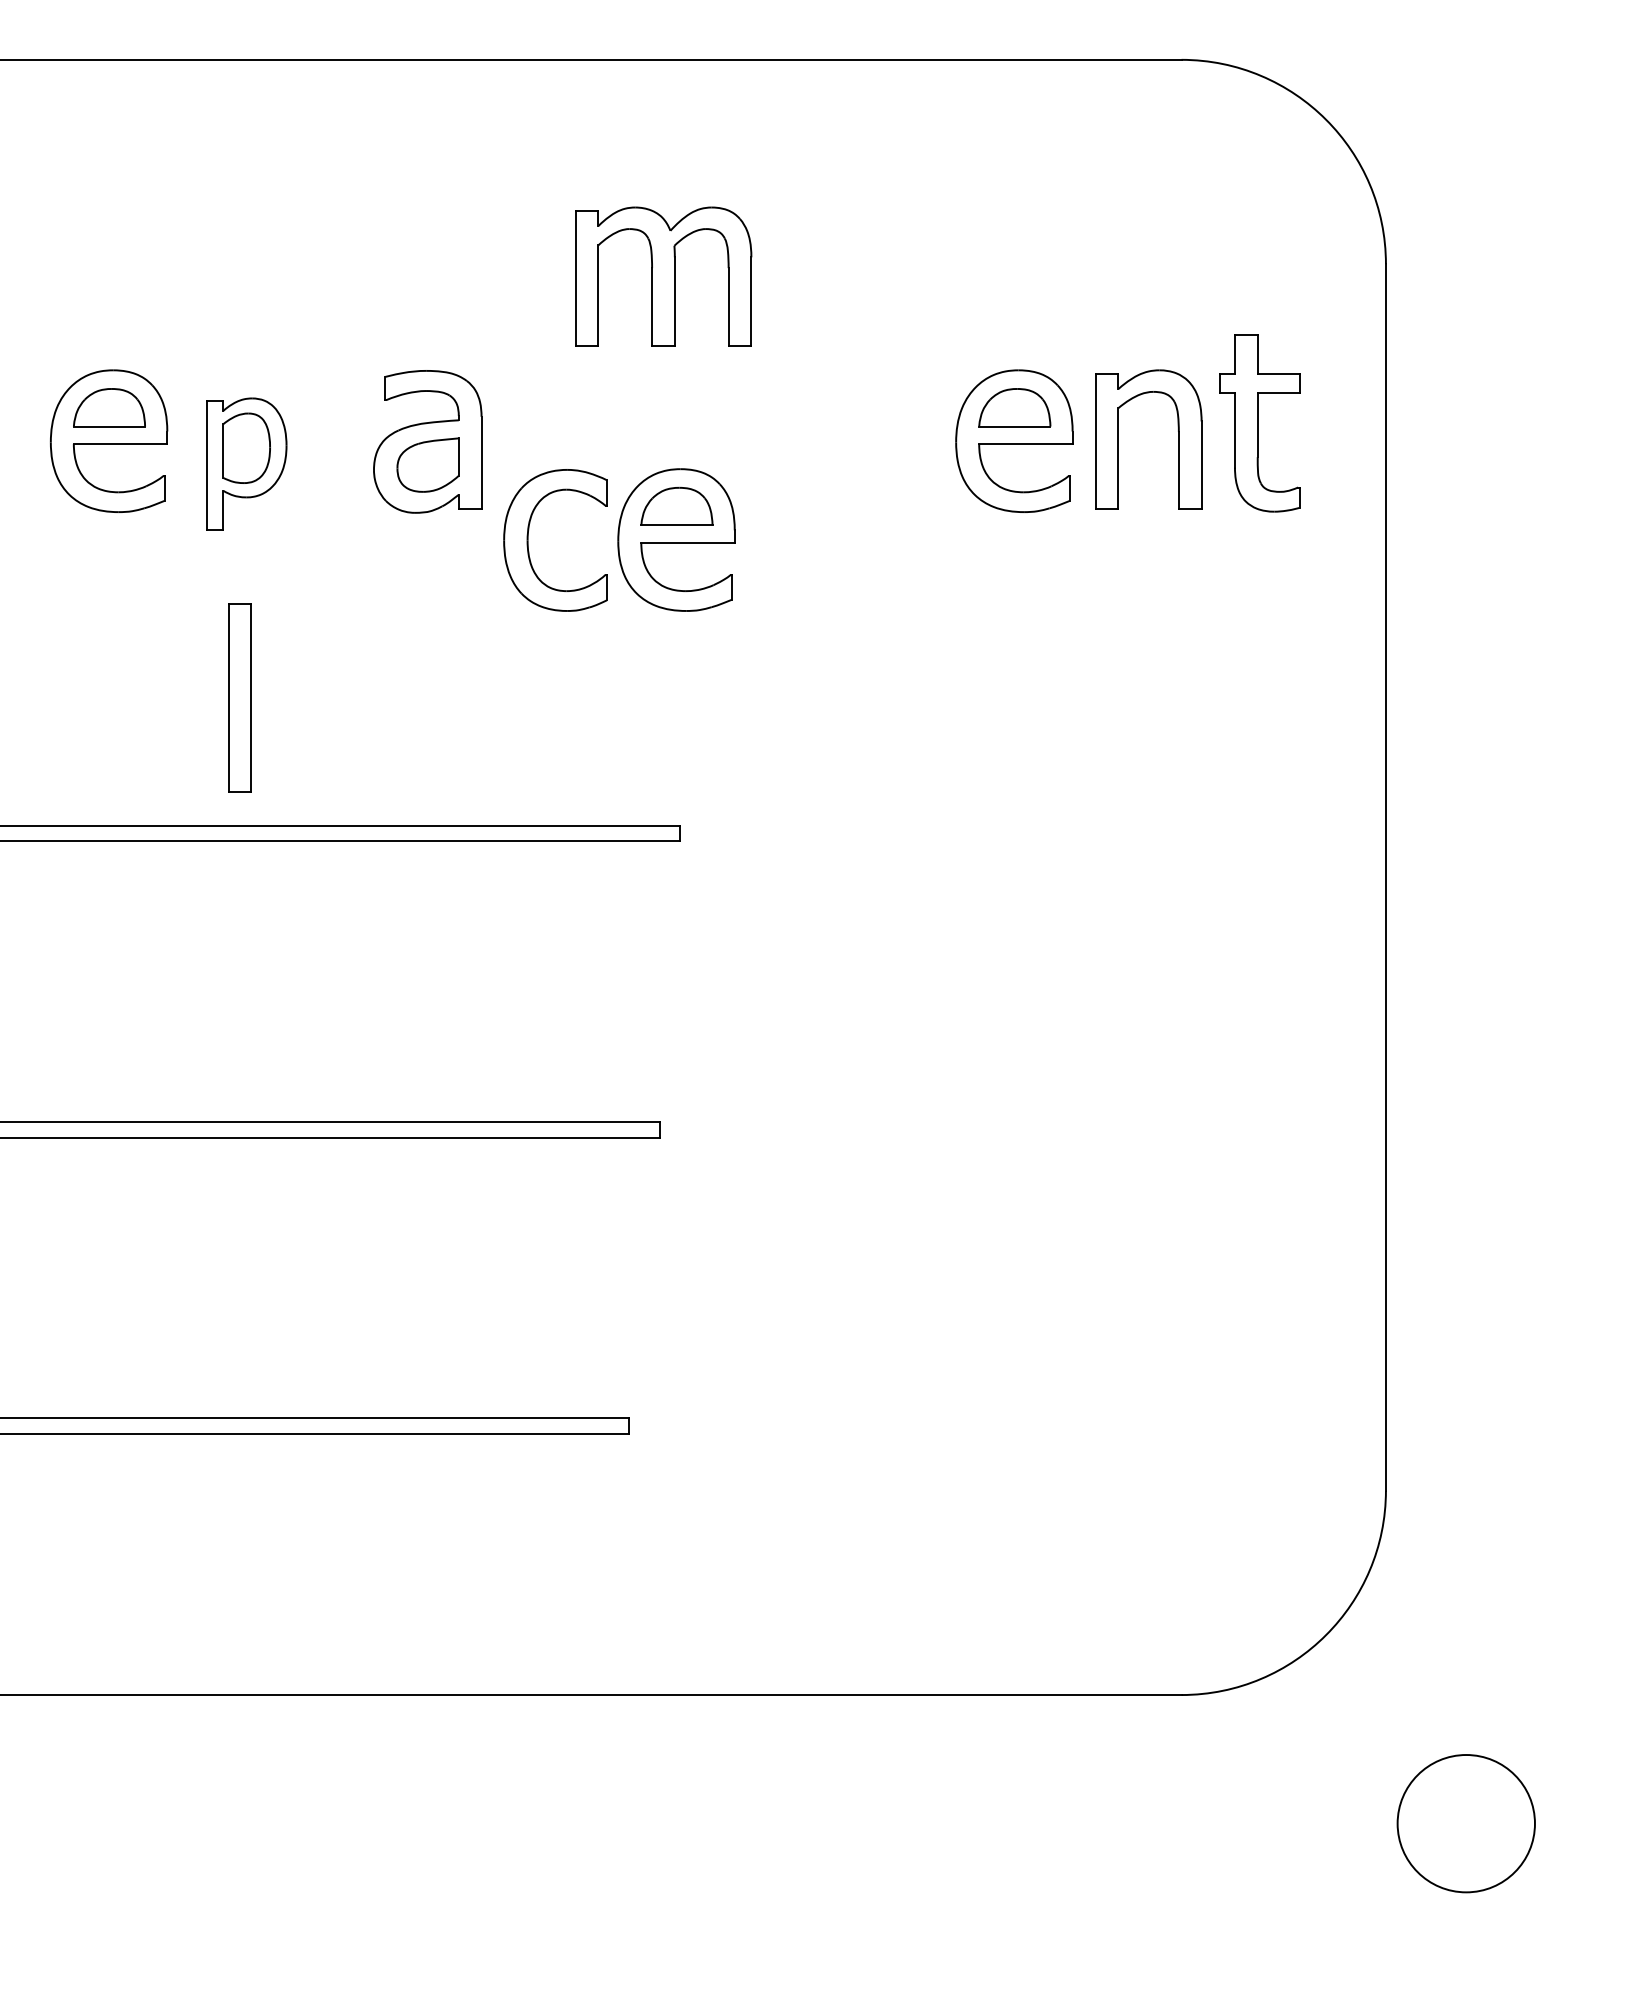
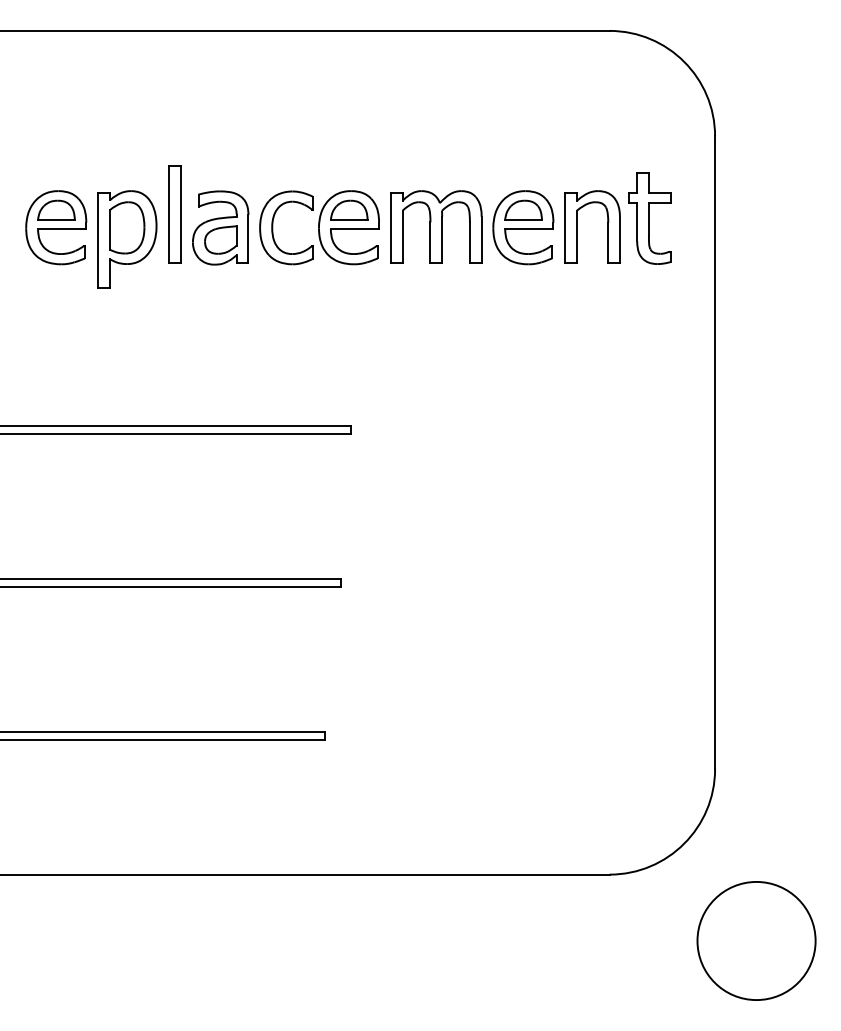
part: (663, 276) -> (436, 226), moved
part: (247, 464) -> (127, 239), size x1.43
part: (619, 539) -> (319, 227), moved
part: (239, 698) -> (174, 214), moved
circle: (1466, 1822) -> (756, 940), size x1.67

